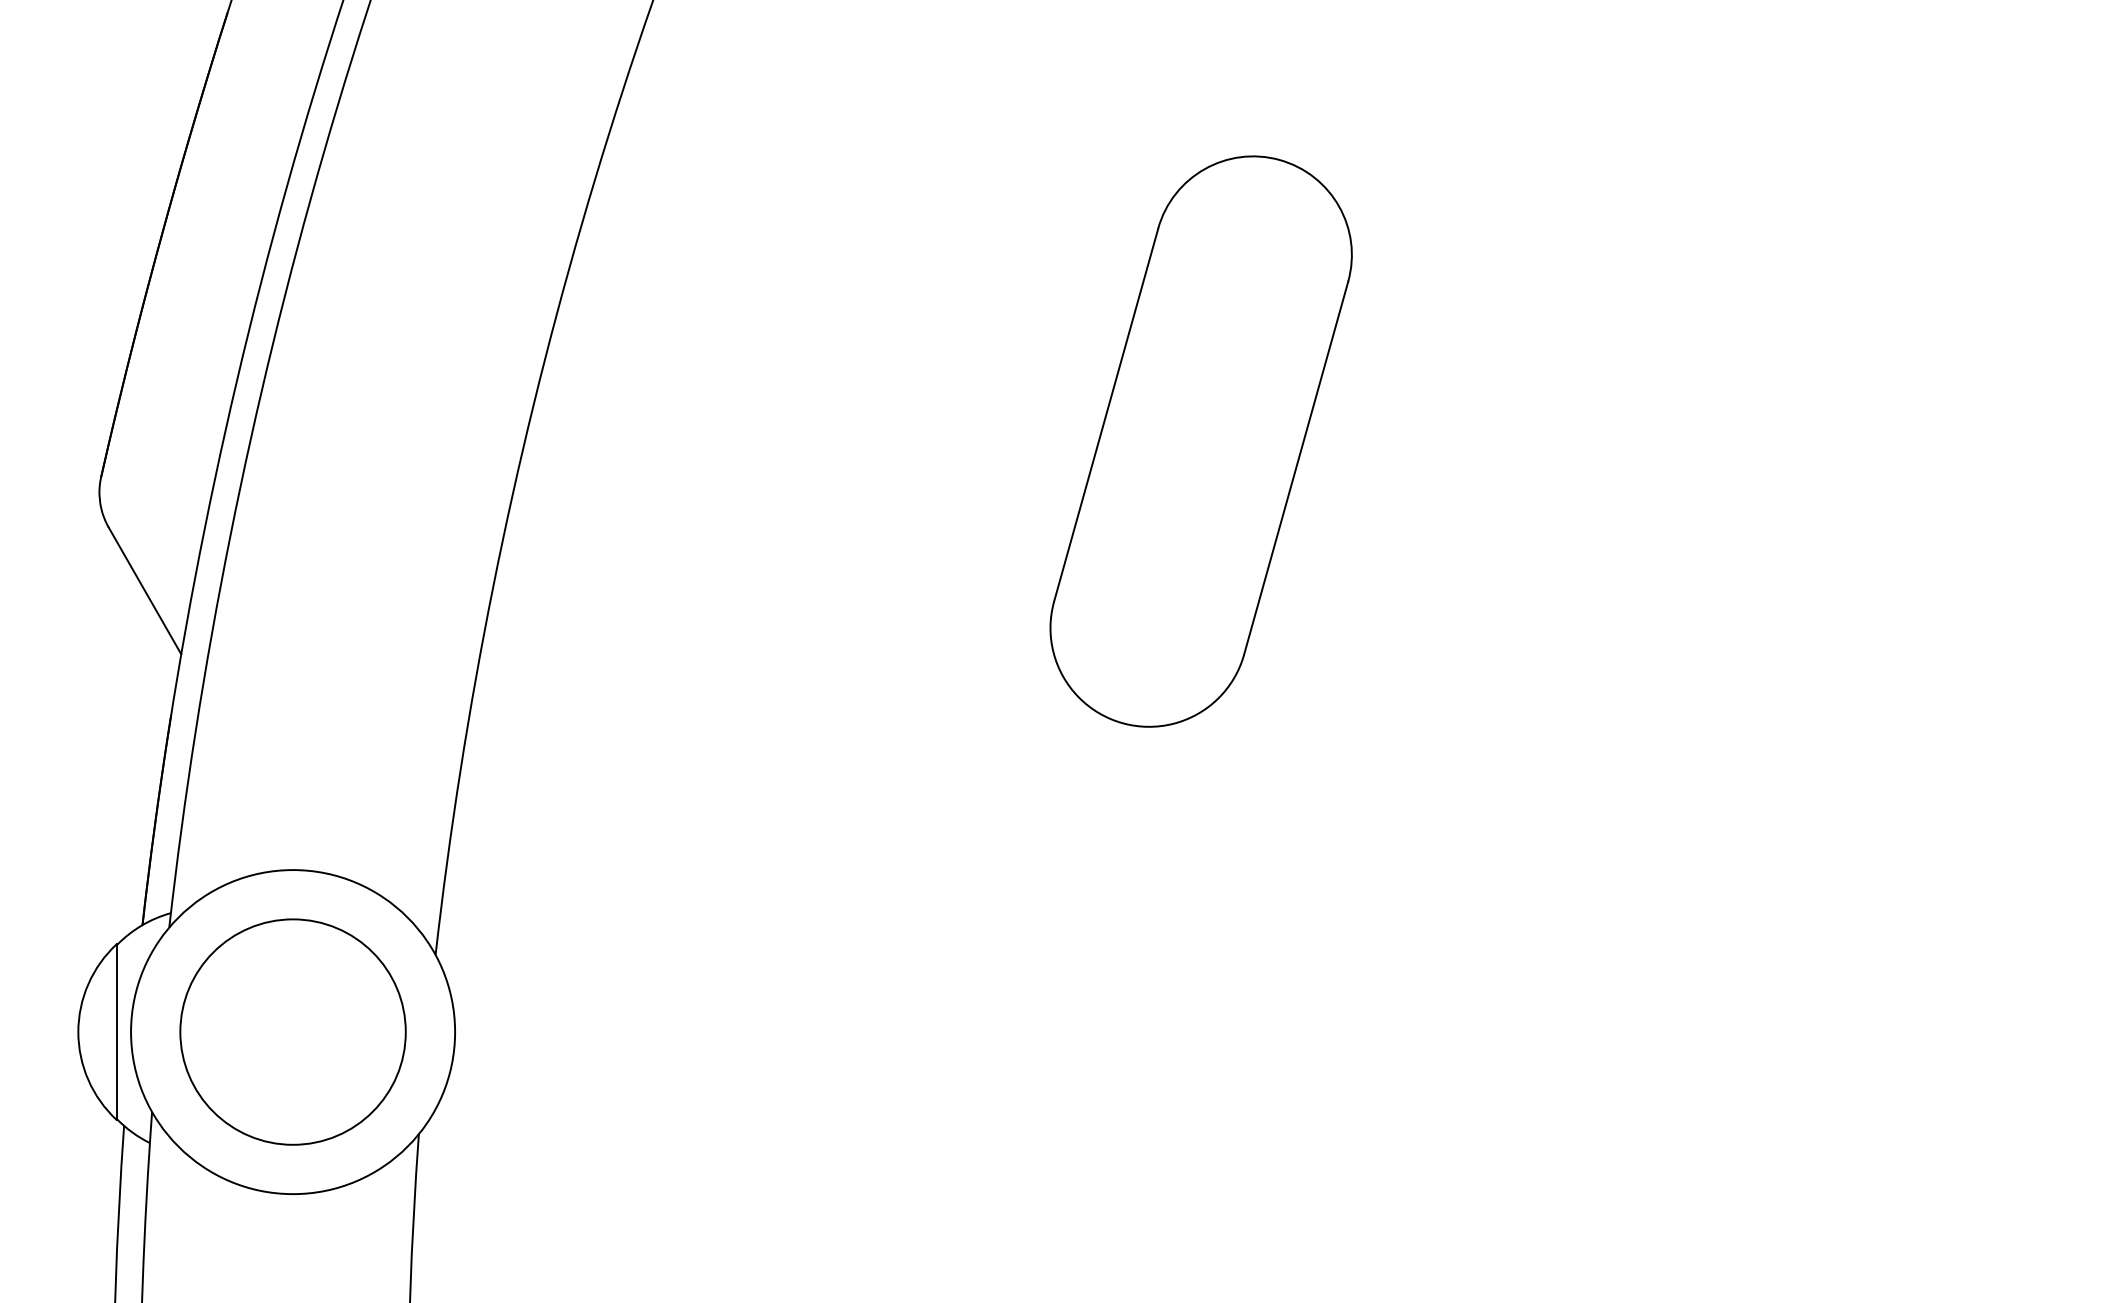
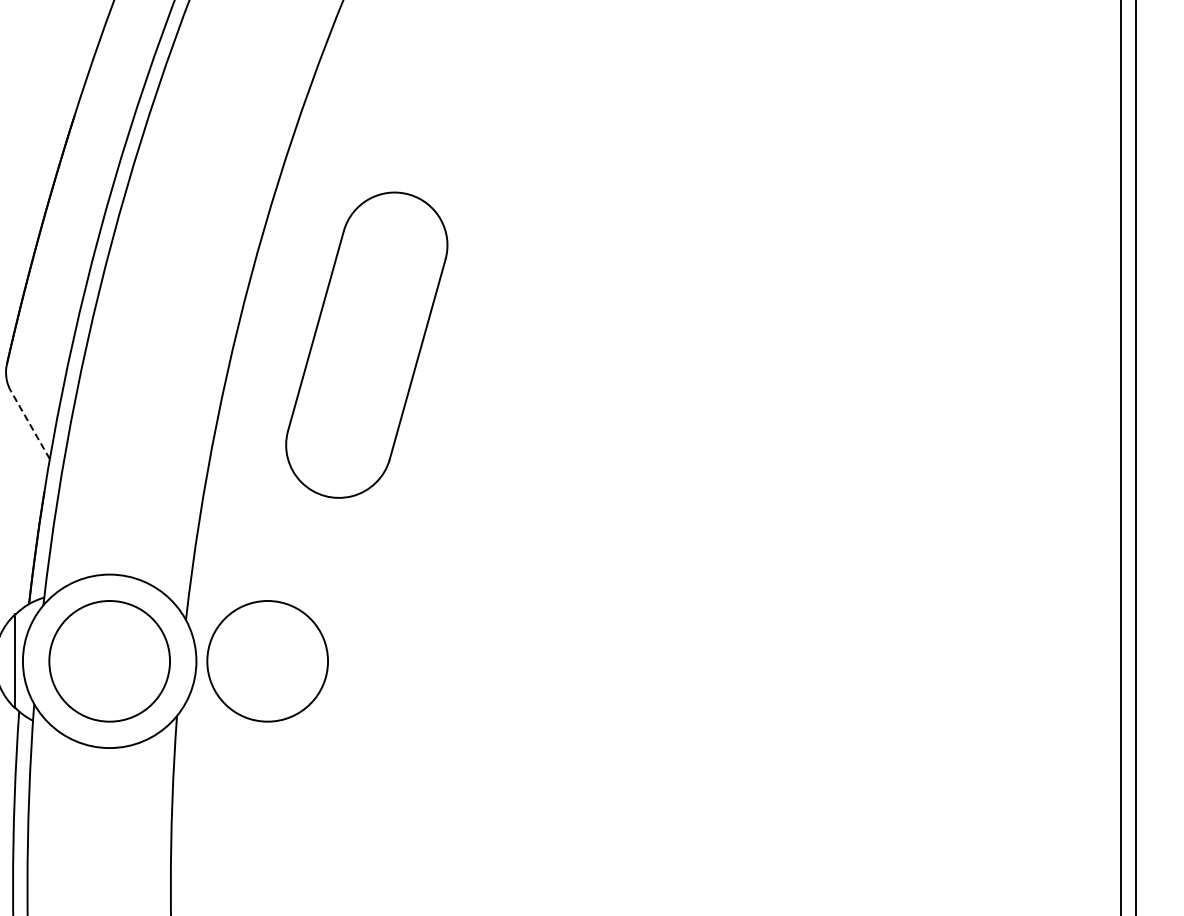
part: (1200, 440) -> (366, 344), moved
line: (145, 589) -> (30, 424), solid -> dashed
circle: (587, 1032) -> (267, 661), added

